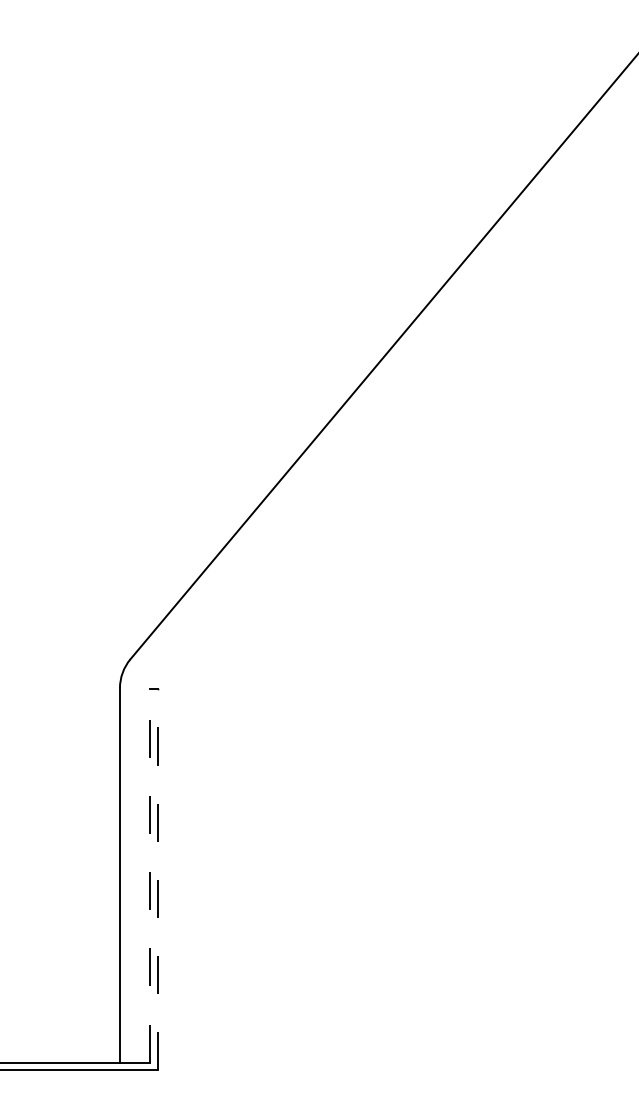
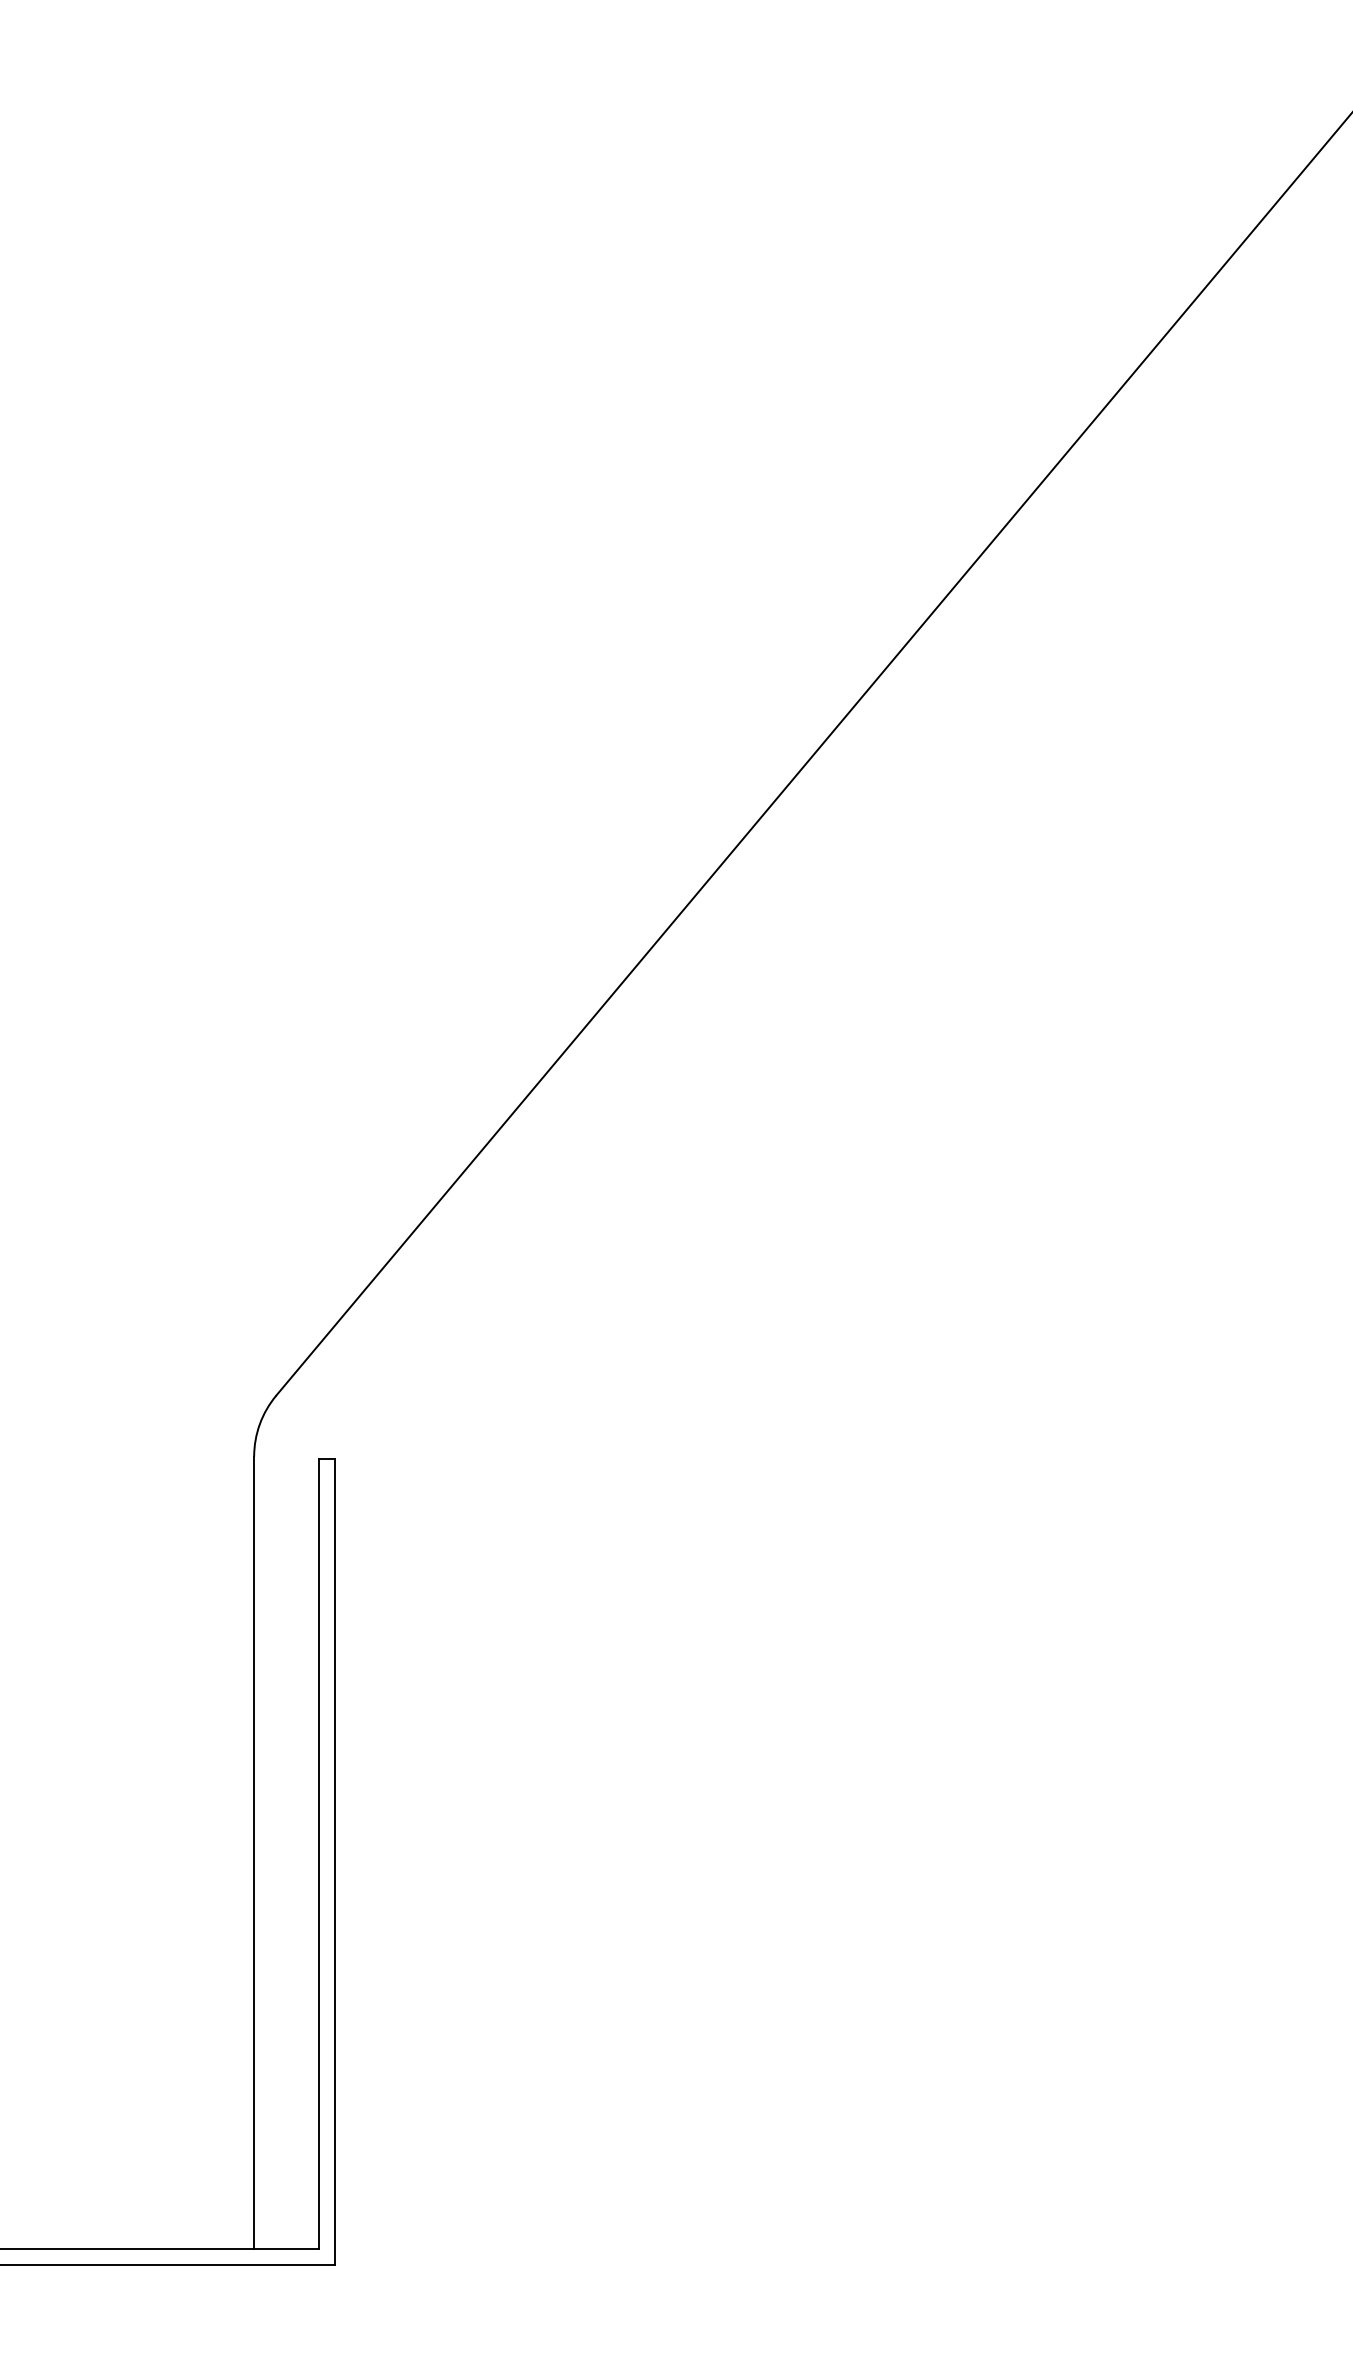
line: (150, 876) -> (318, 1855), dashed -> solid
line: (158, 879) -> (335, 1861), dashed -> solid

